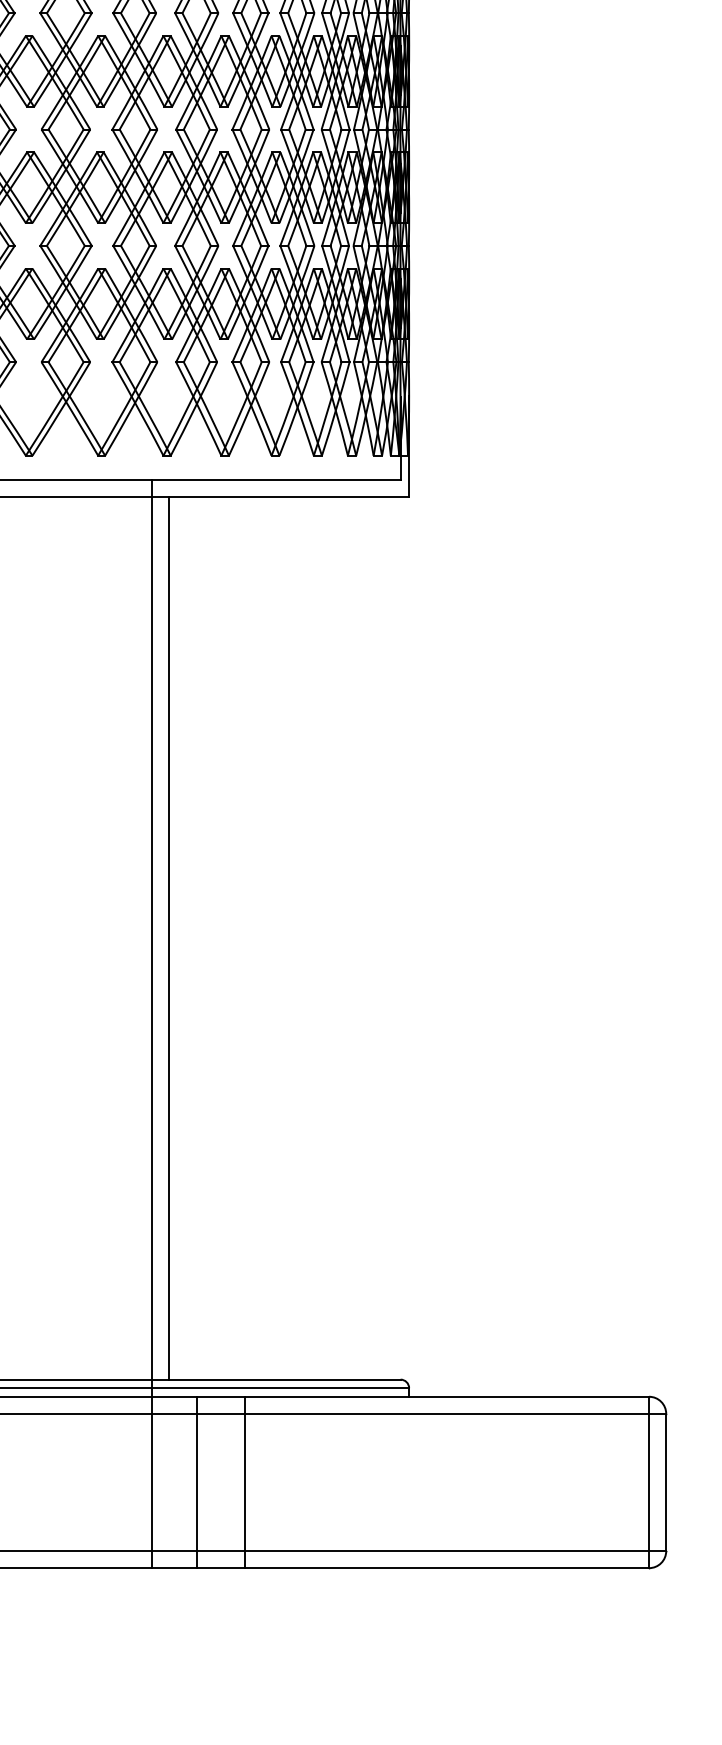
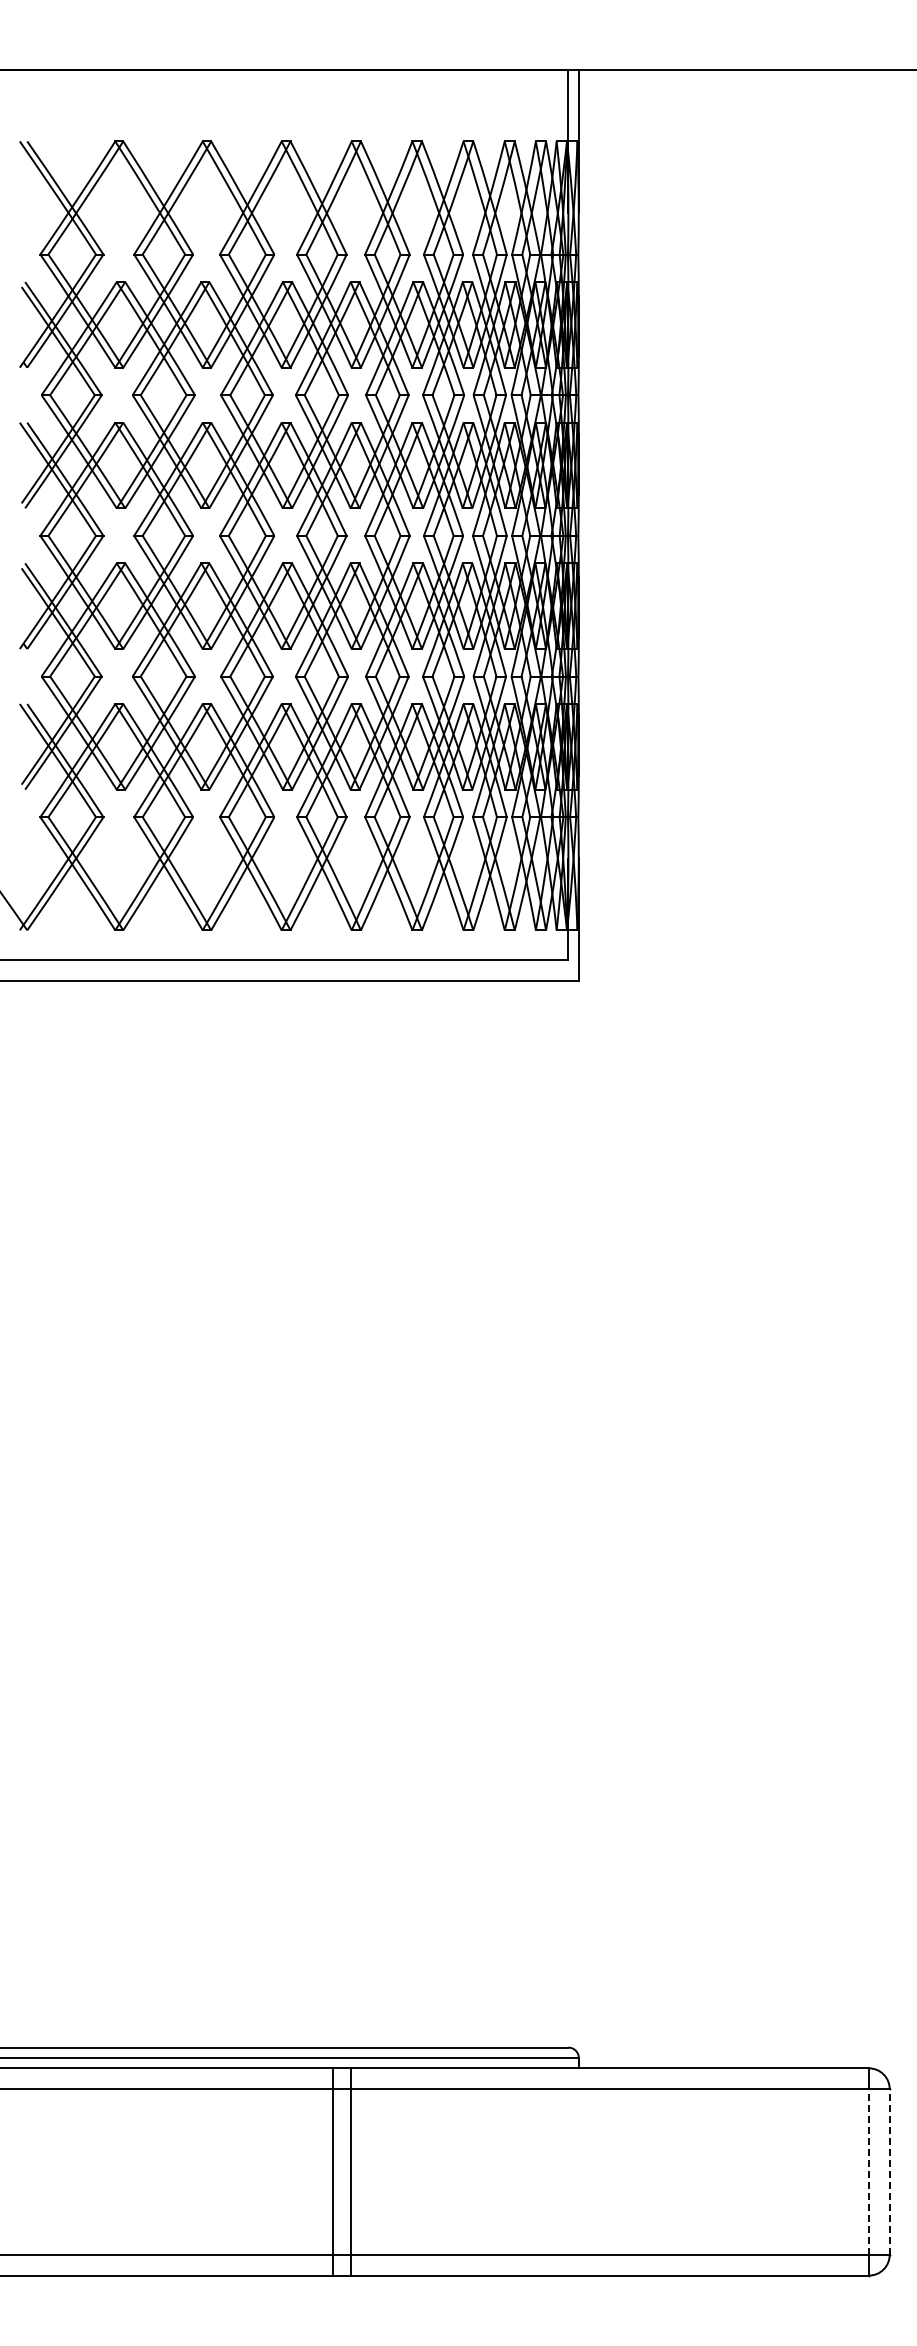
line: (169, 937) -> (288, 1513), removed
line: (151, 1023) -> (267, 1617), removed
line: (196, 1482) -> (350, 2171), moved
line: (244, 1482) -> (332, 2171), moved
line: (648, 1482) -> (868, 2171), solid -> dashed
line: (666, 1482) -> (889, 2171), solid -> dashed

